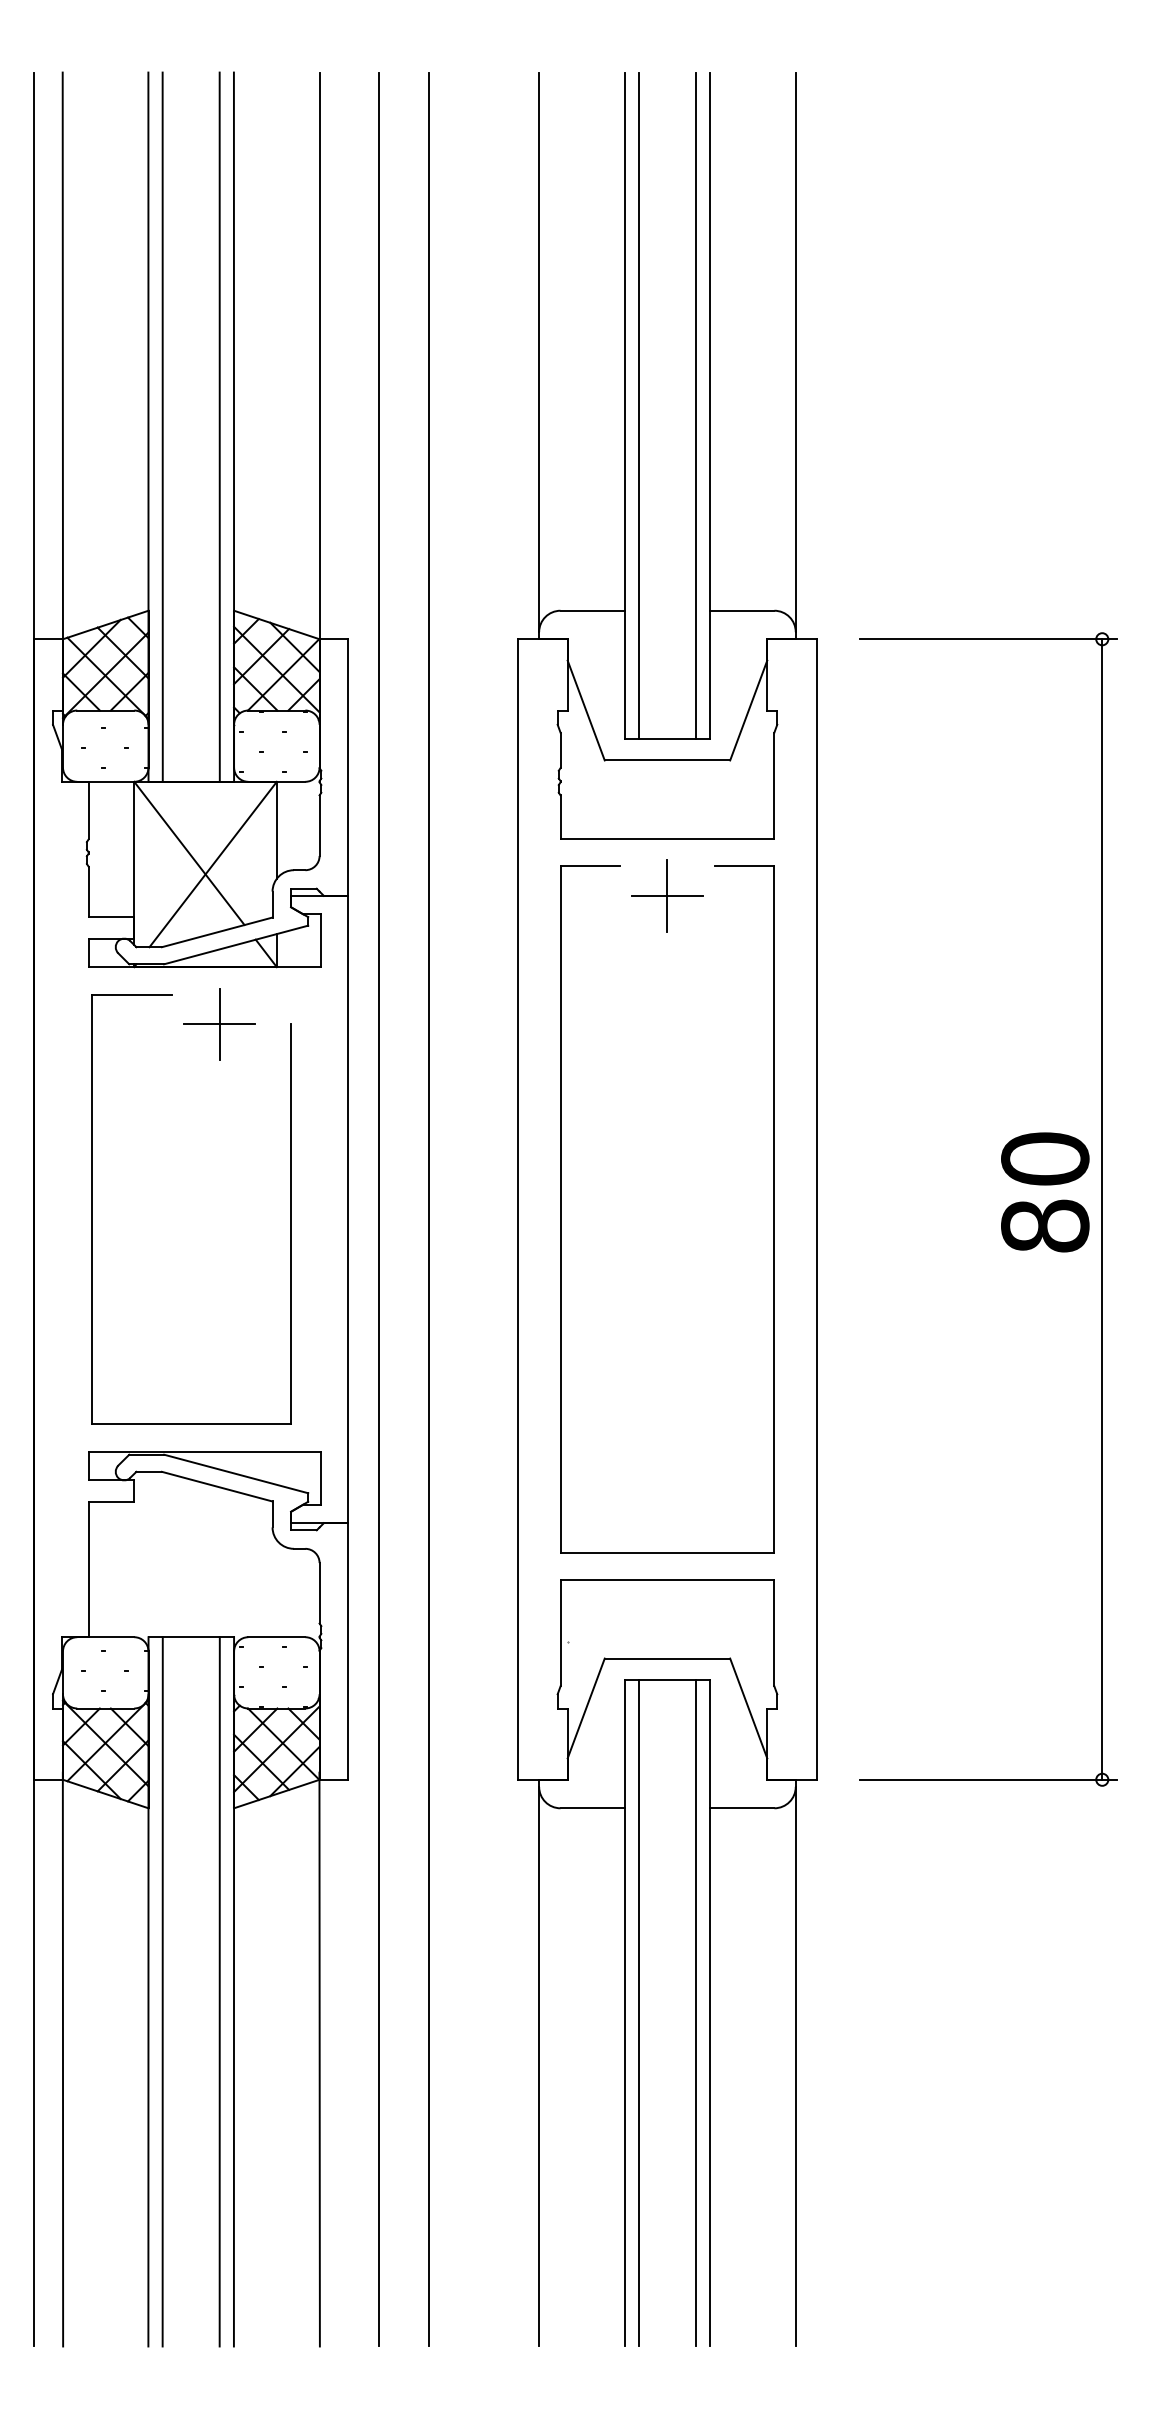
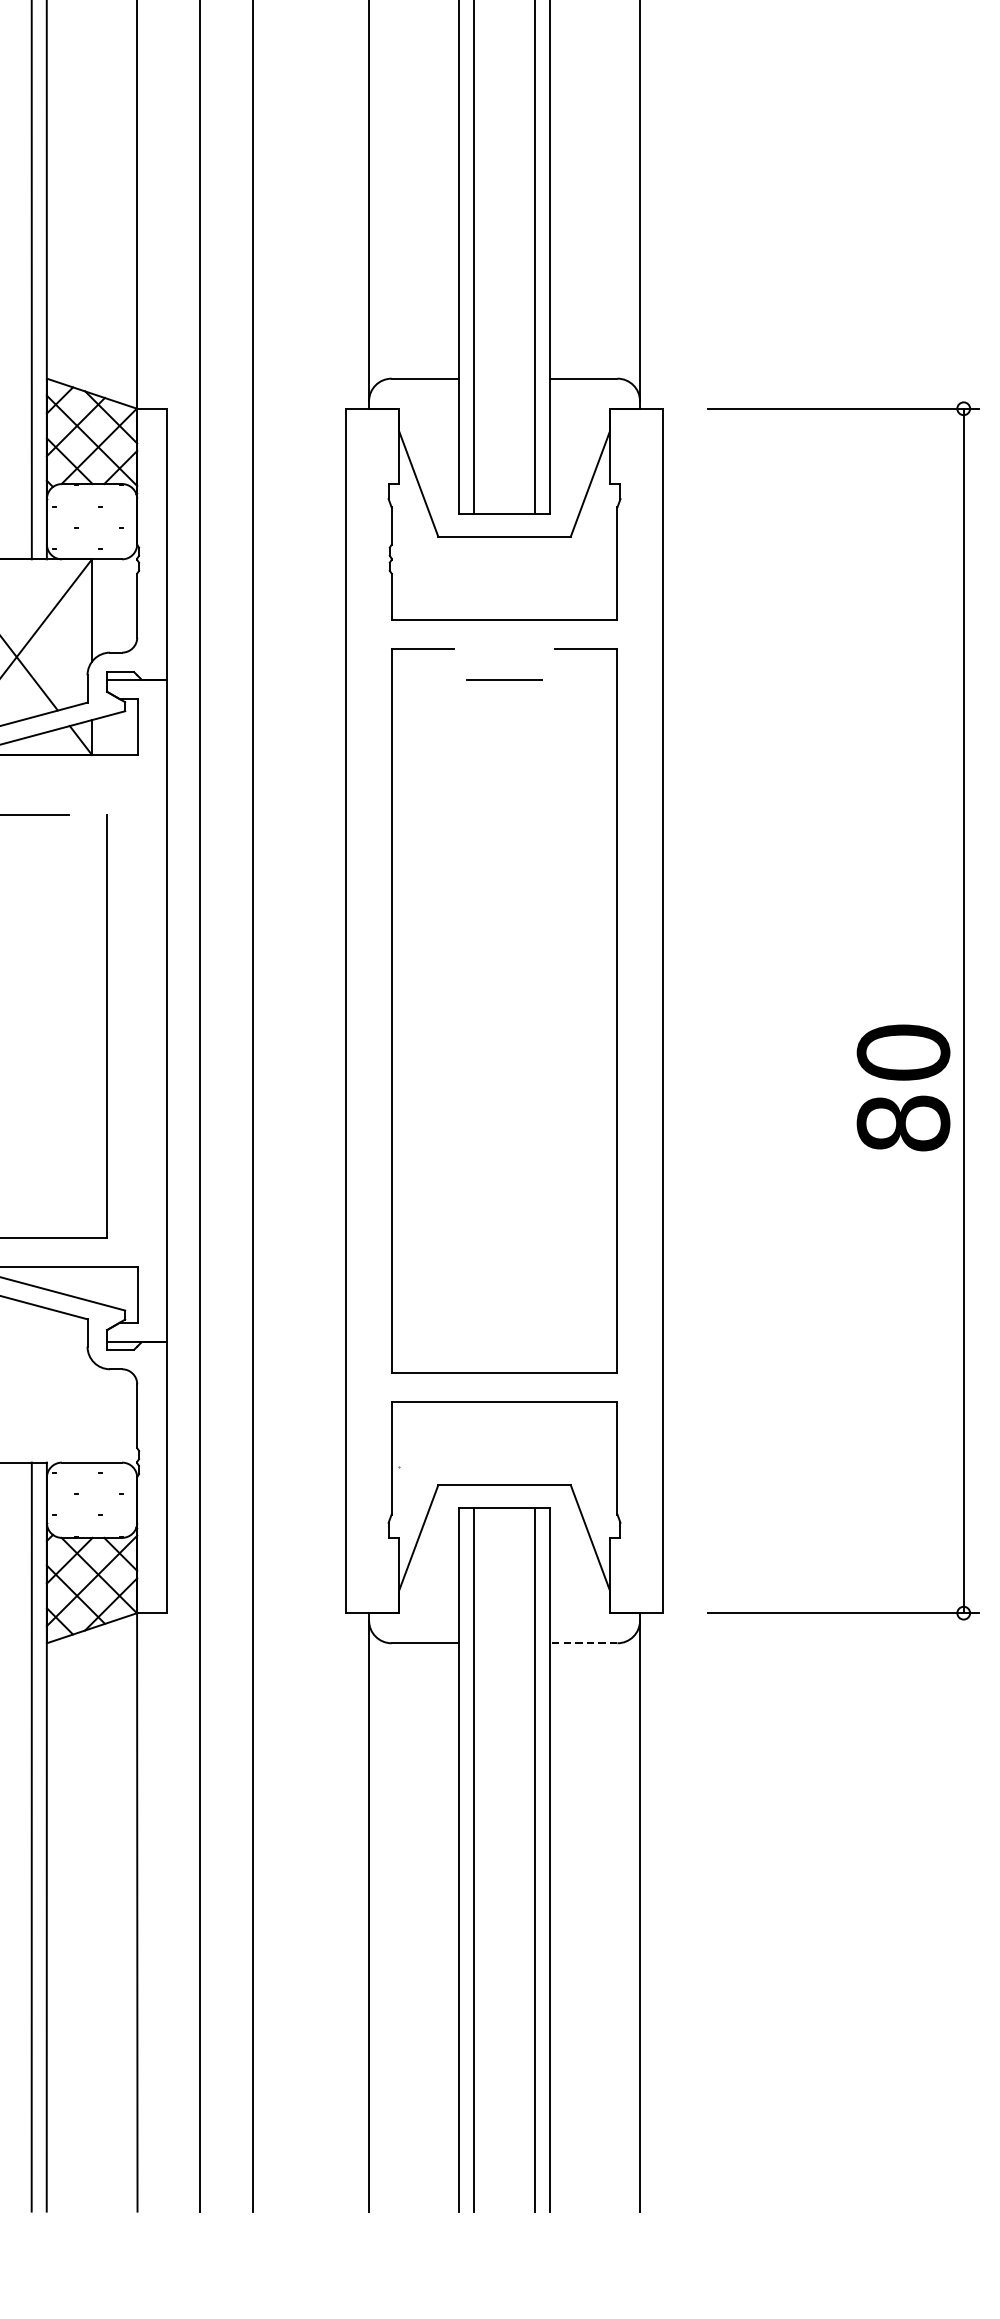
line: (667, 895) -> (504, 679), removed
line: (219, 1023) -> (31, 814), removed
text: (1045, 1192) -> (903, 1088), moved
line: (741, 1808) -> (582, 1643), solid -> dashed

